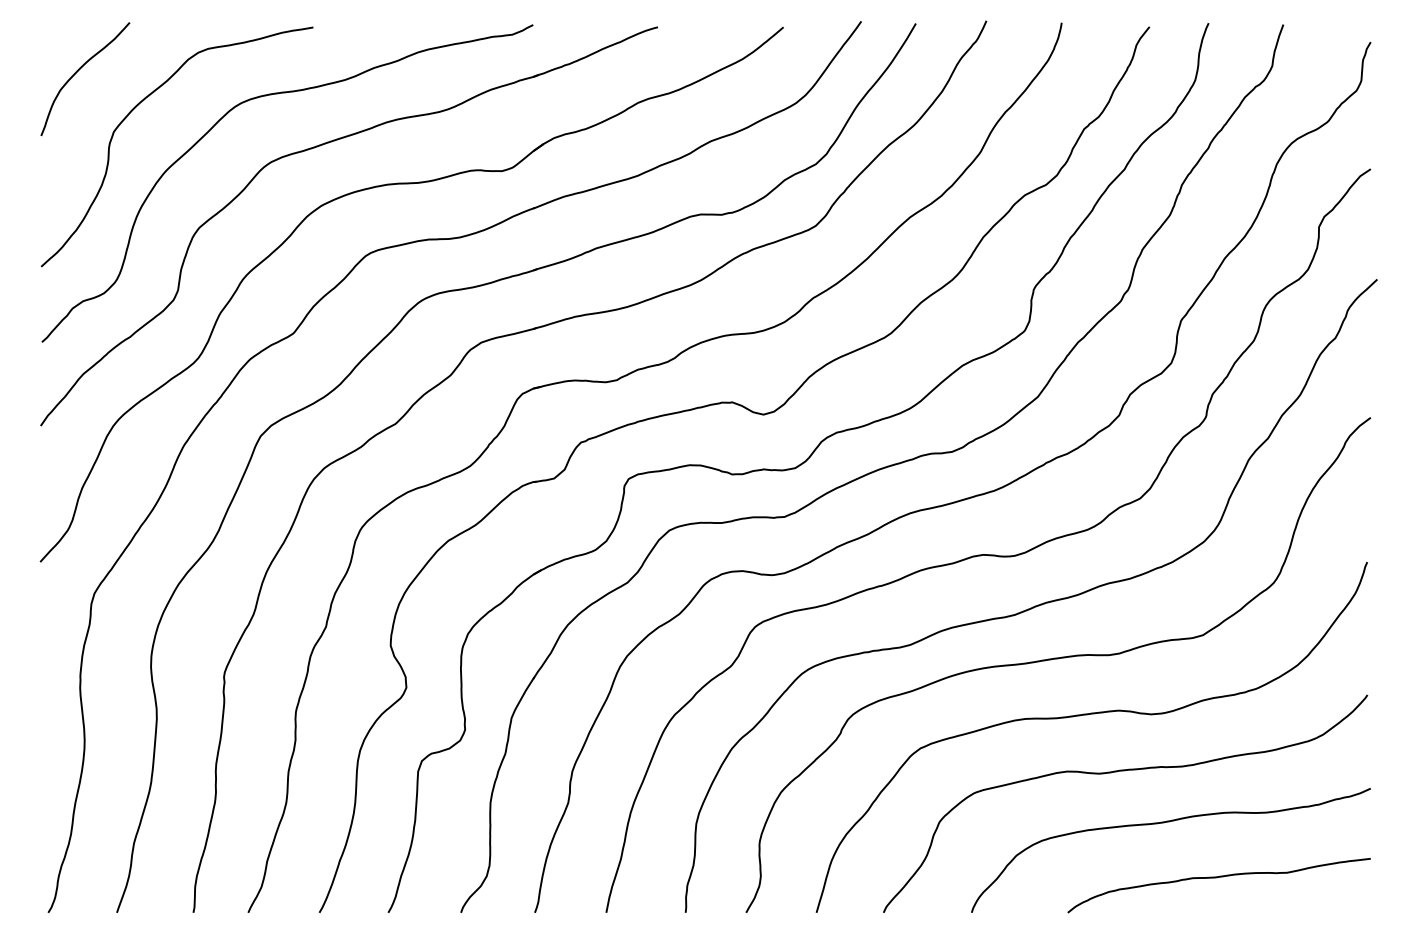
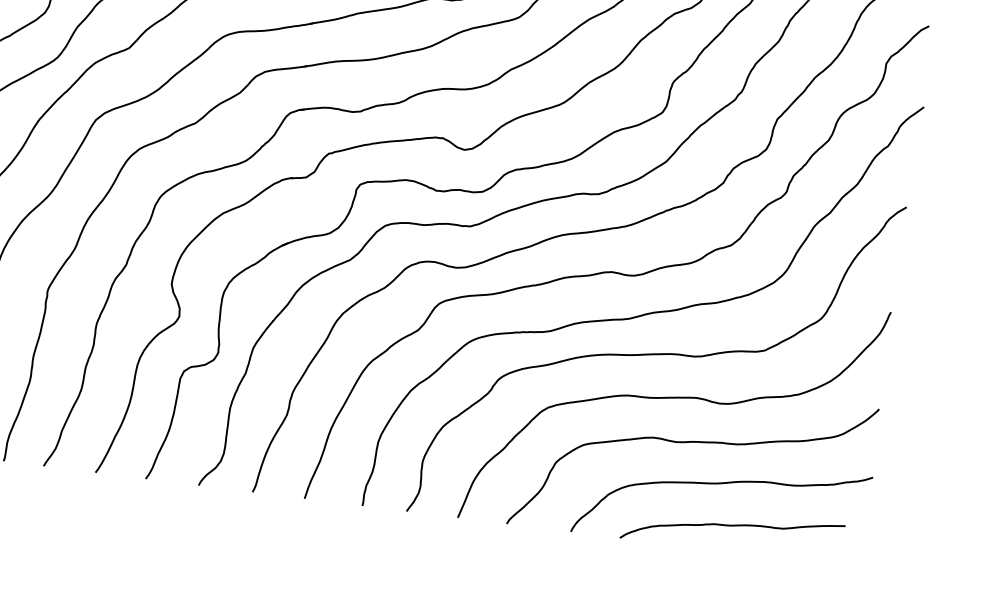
curve: (1216, 878) -> (731, 526), moved

